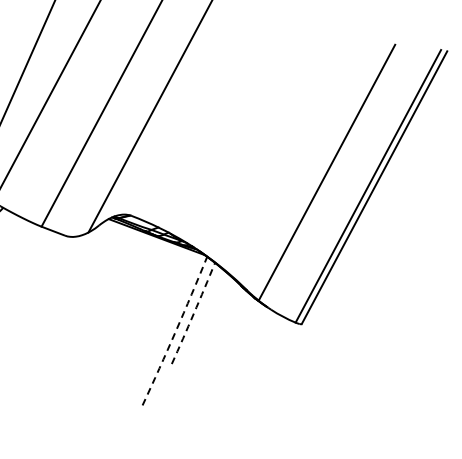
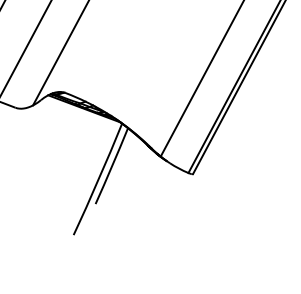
arc: (193, 313) -> (111, 166), dashed -> solid
arc: (175, 331) -> (98, 179), dashed -> solid

